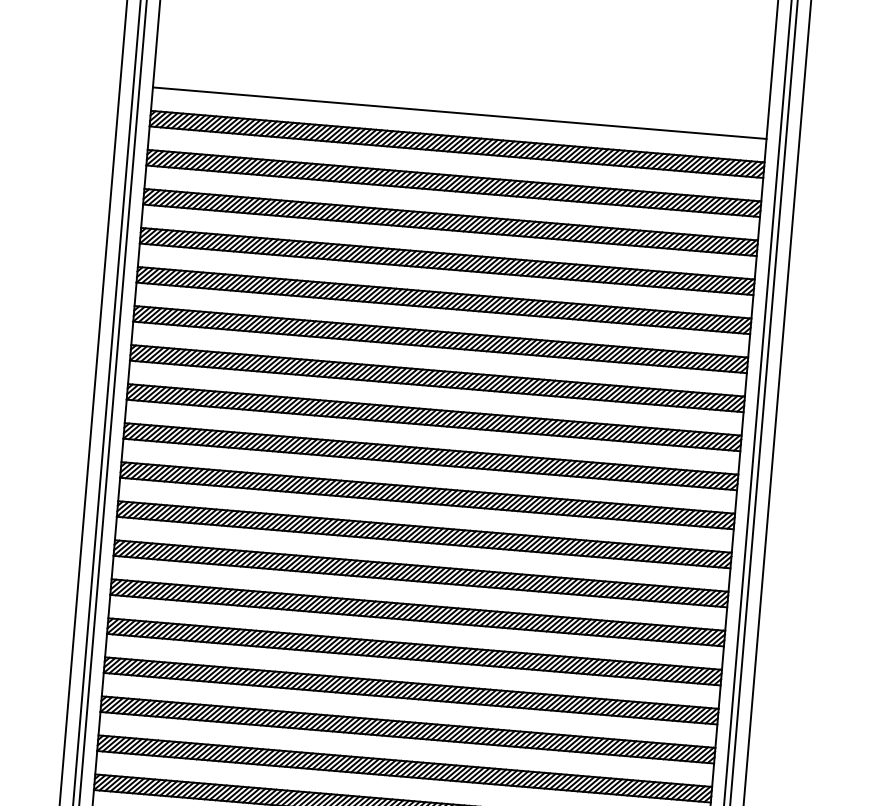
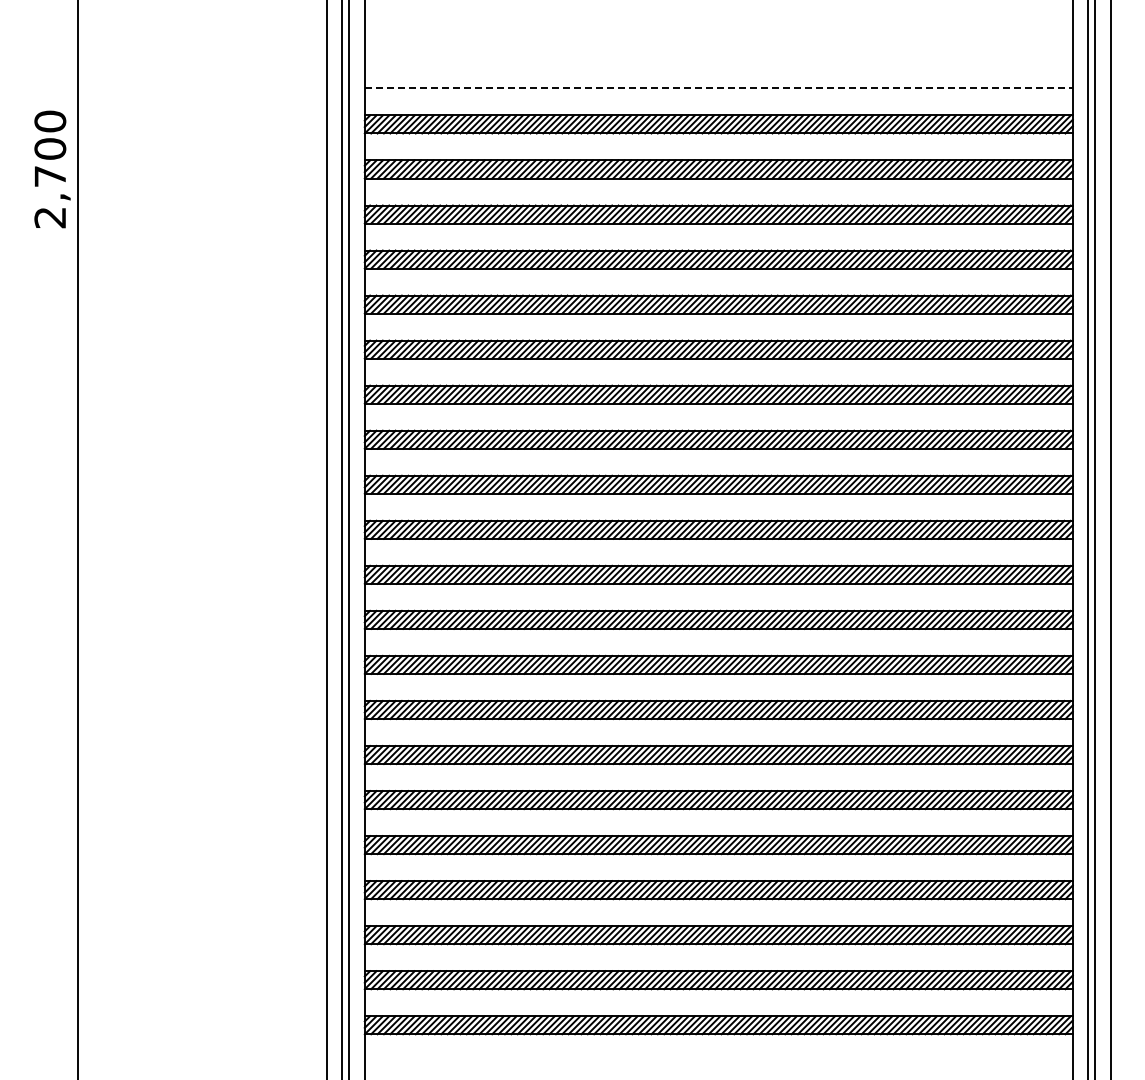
line: (460, 113) -> (719, 88), solid -> dashed

